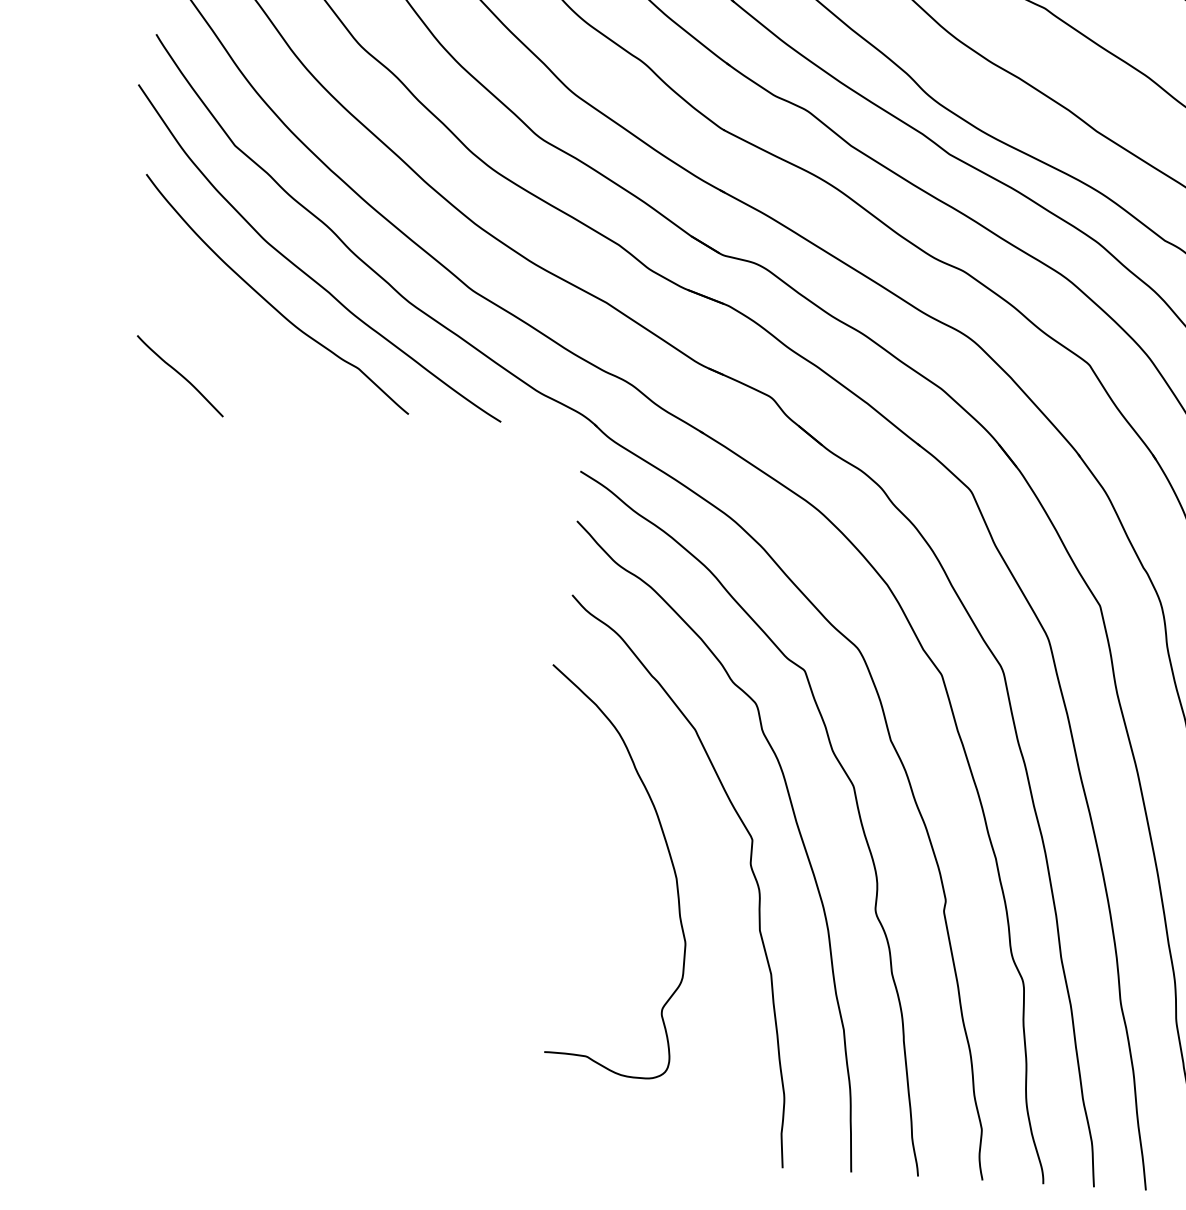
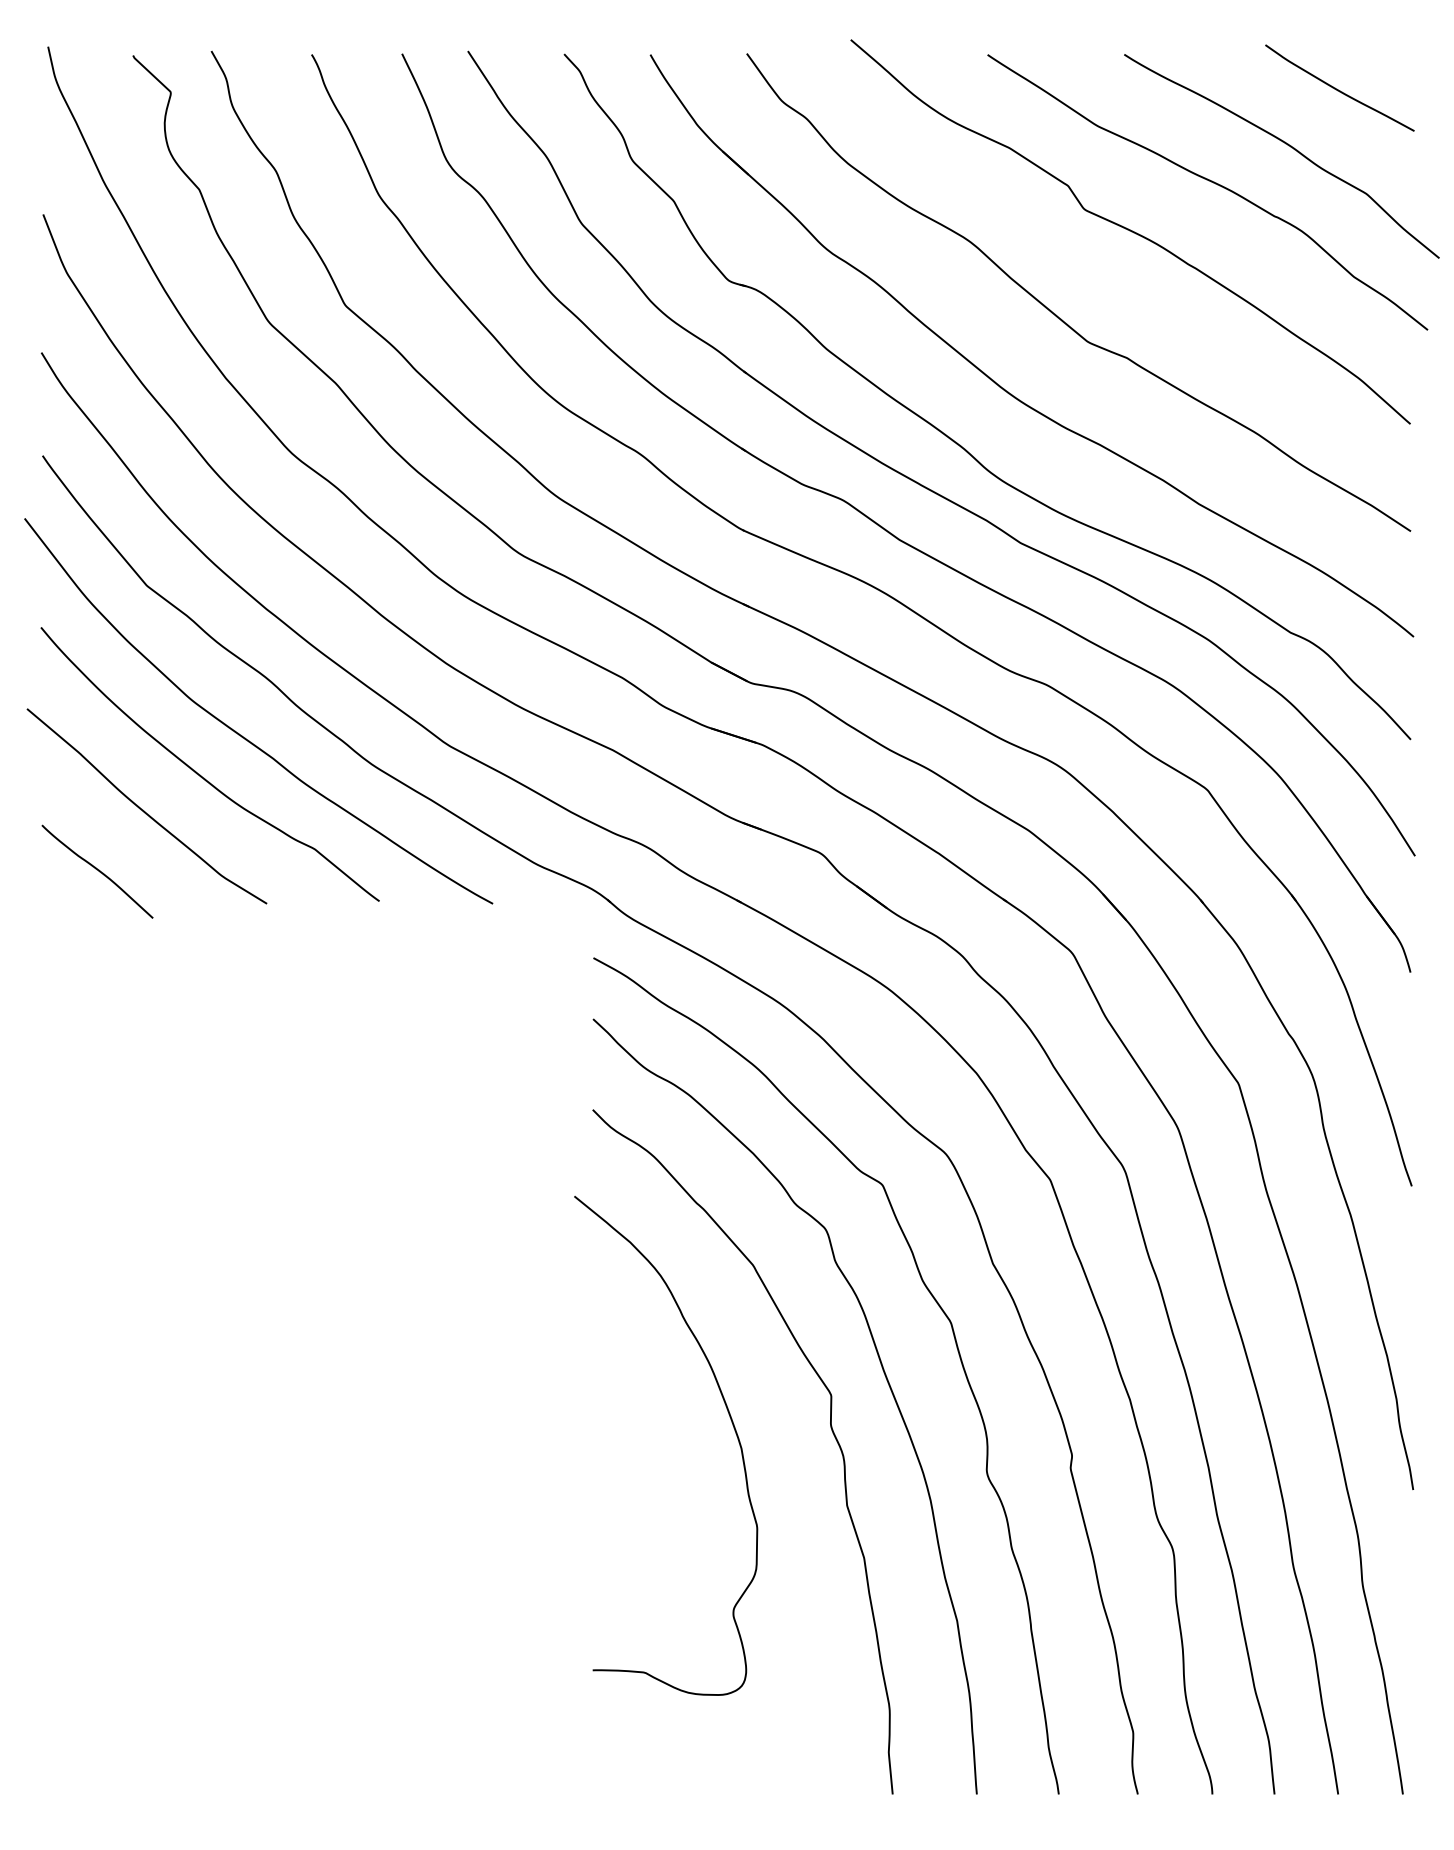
curve: (220, 327) -> (143, 809), added

